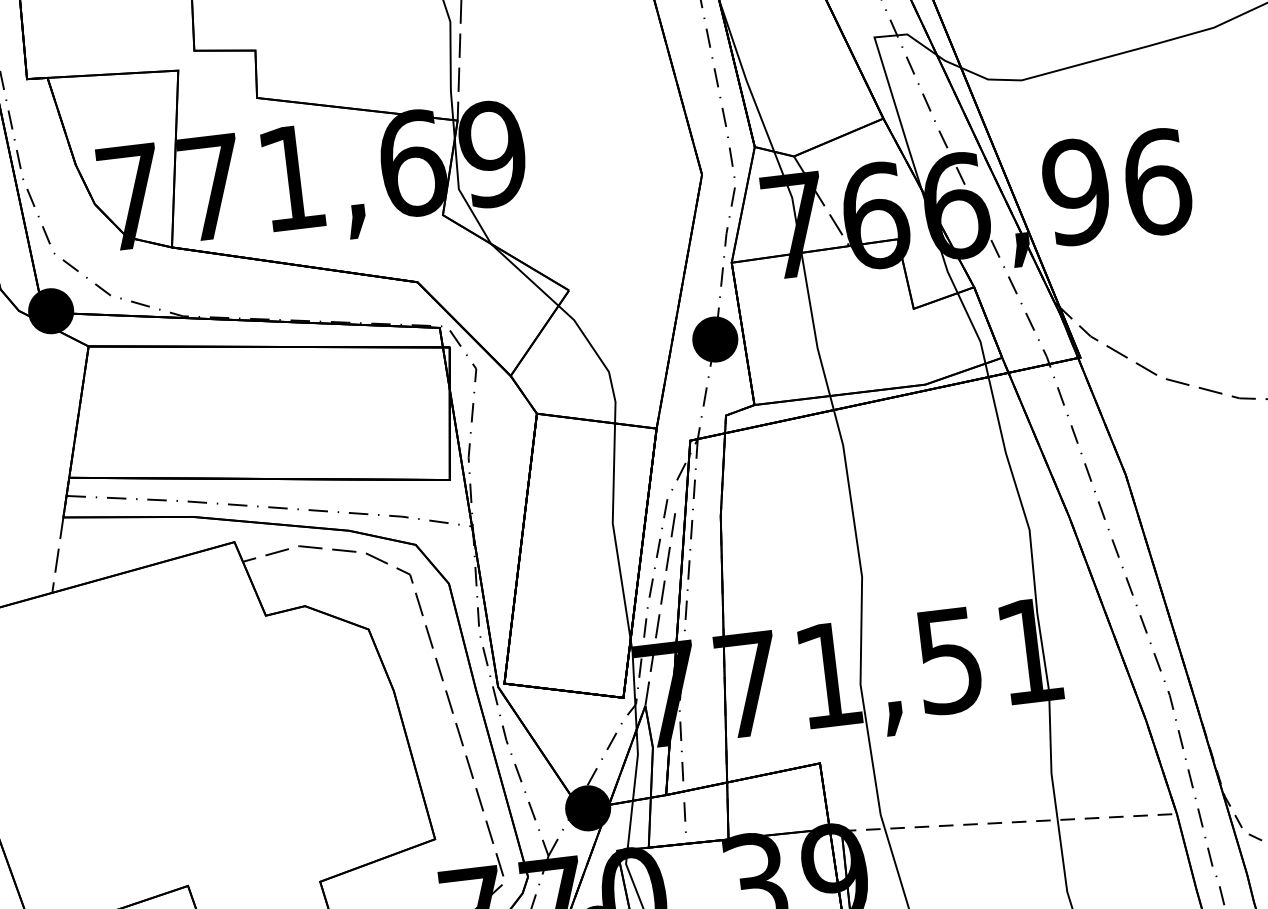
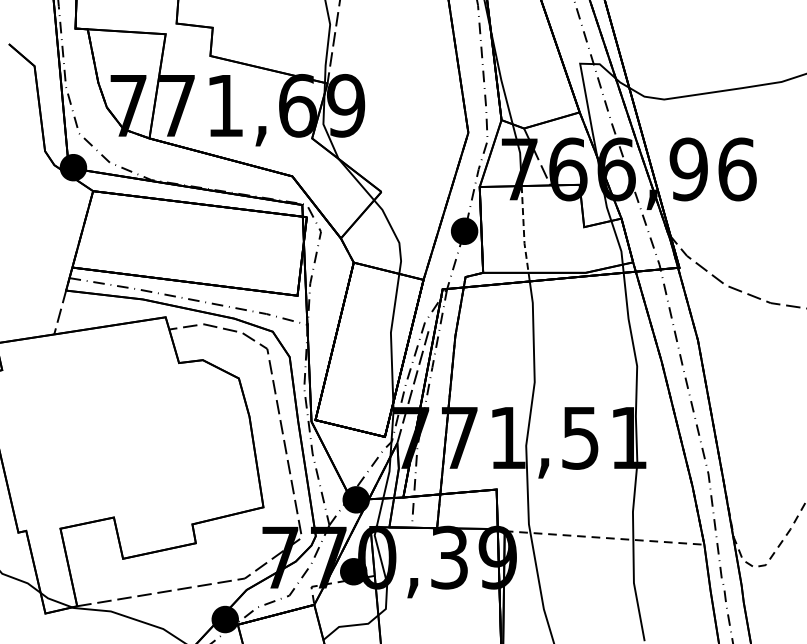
line: (813, 326) -> (523, 230), solid -> dashed

